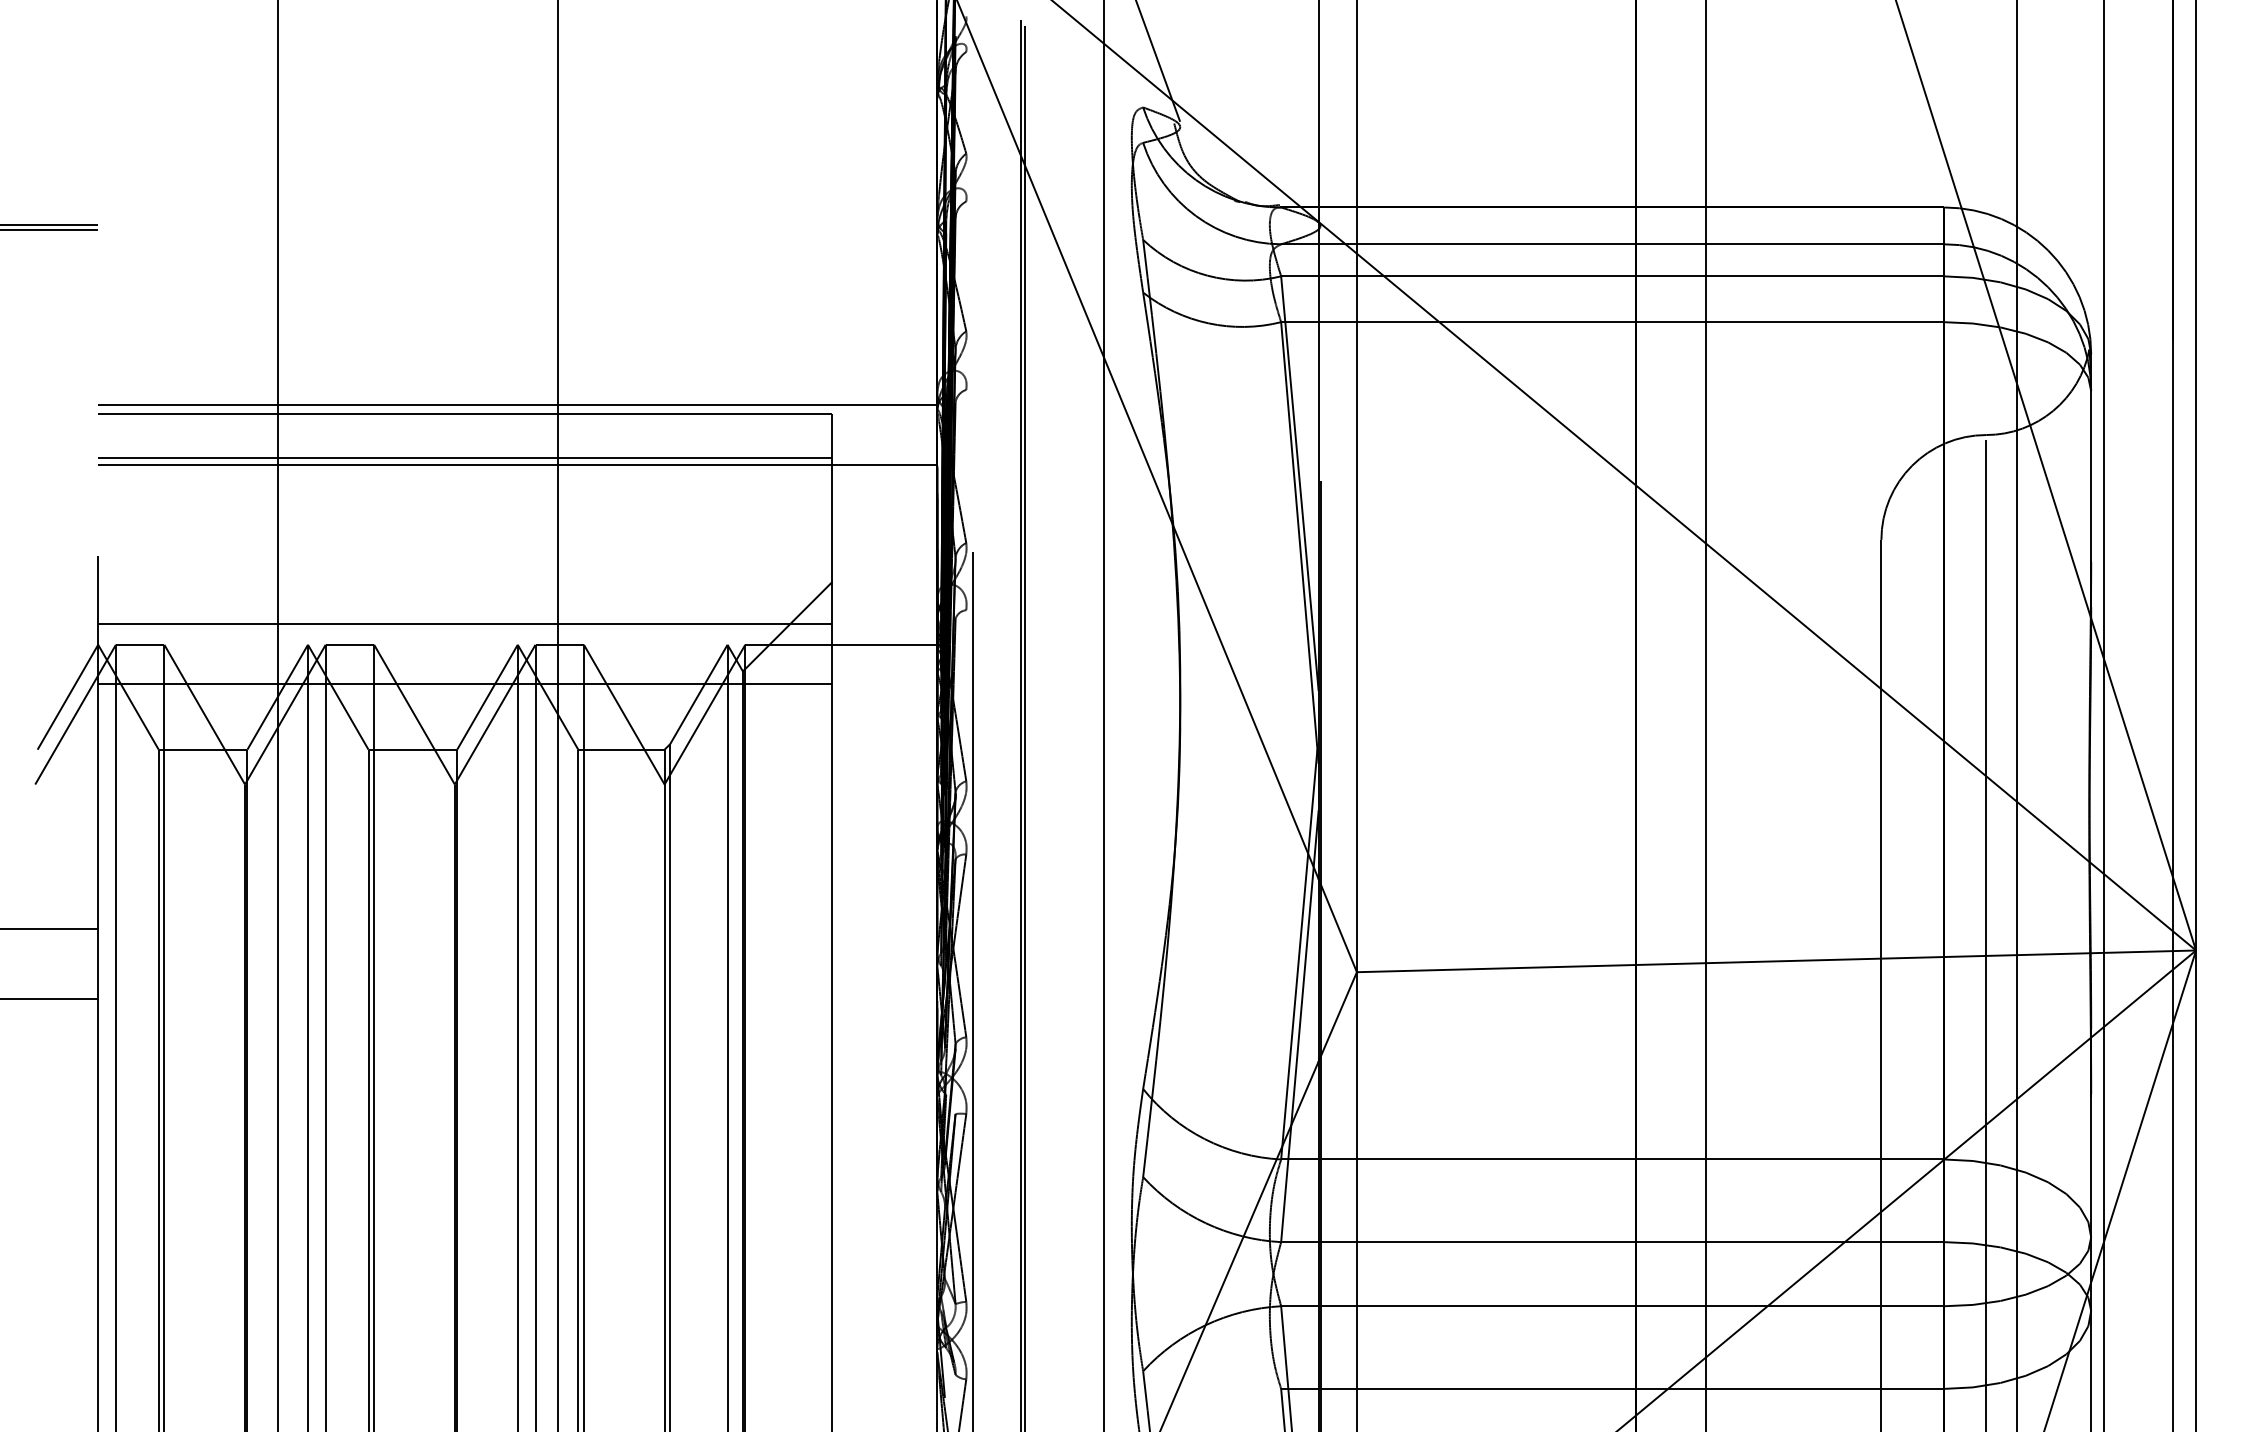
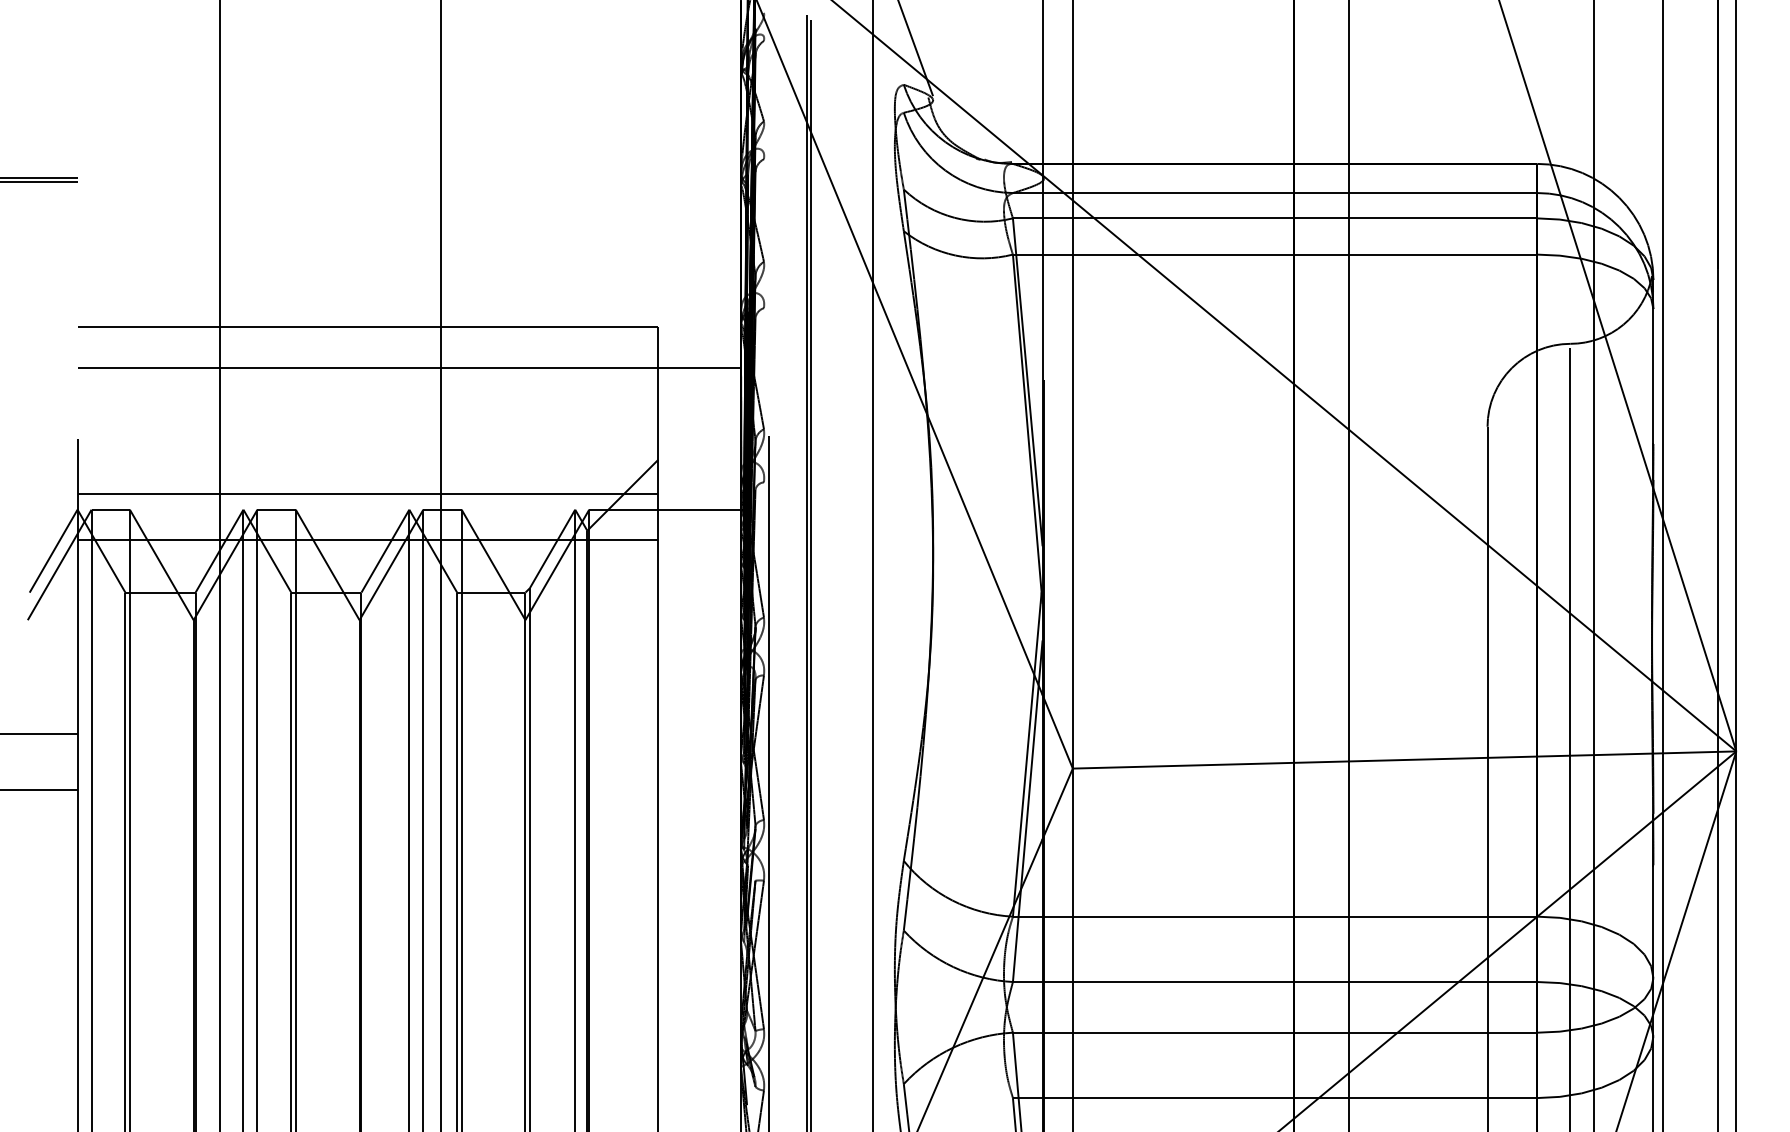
line: (517, 405) -> (409, 320), removed
line: (465, 457) -> (367, 361), removed

